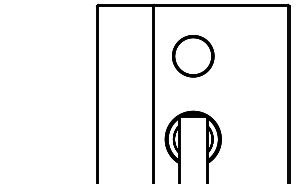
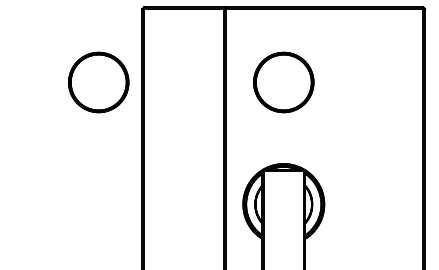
part: (67, 56) -> (99, 82), added

